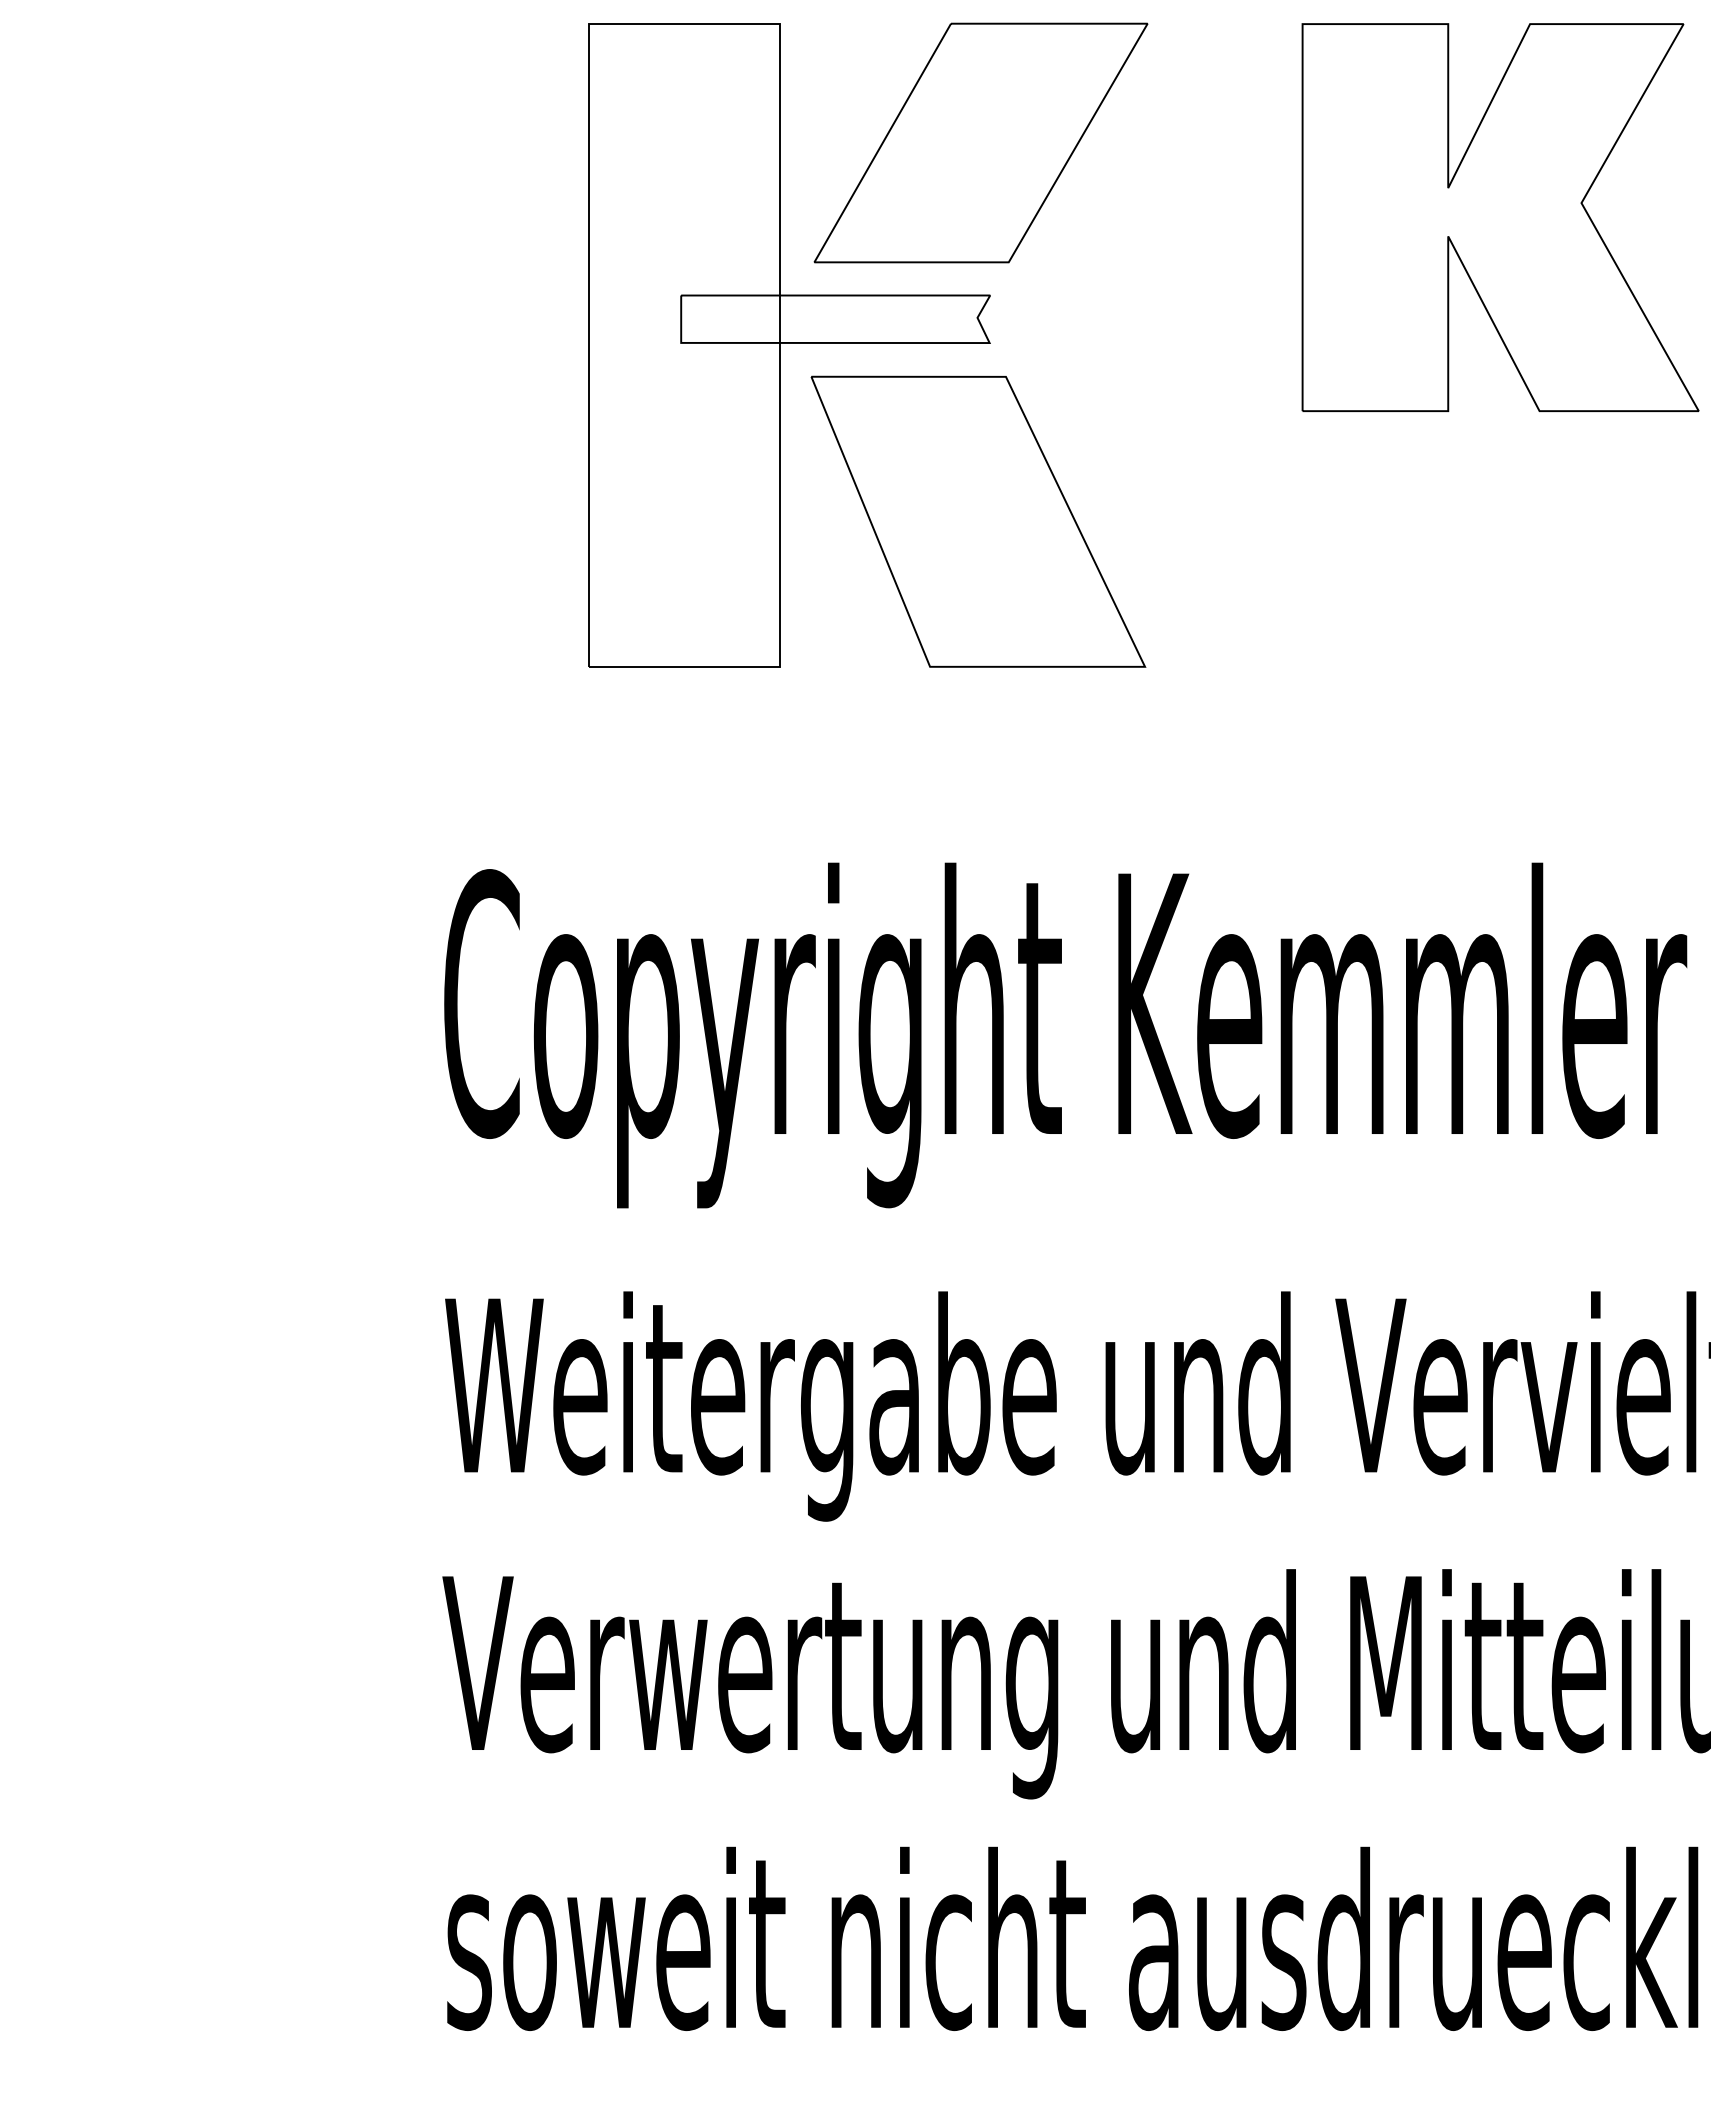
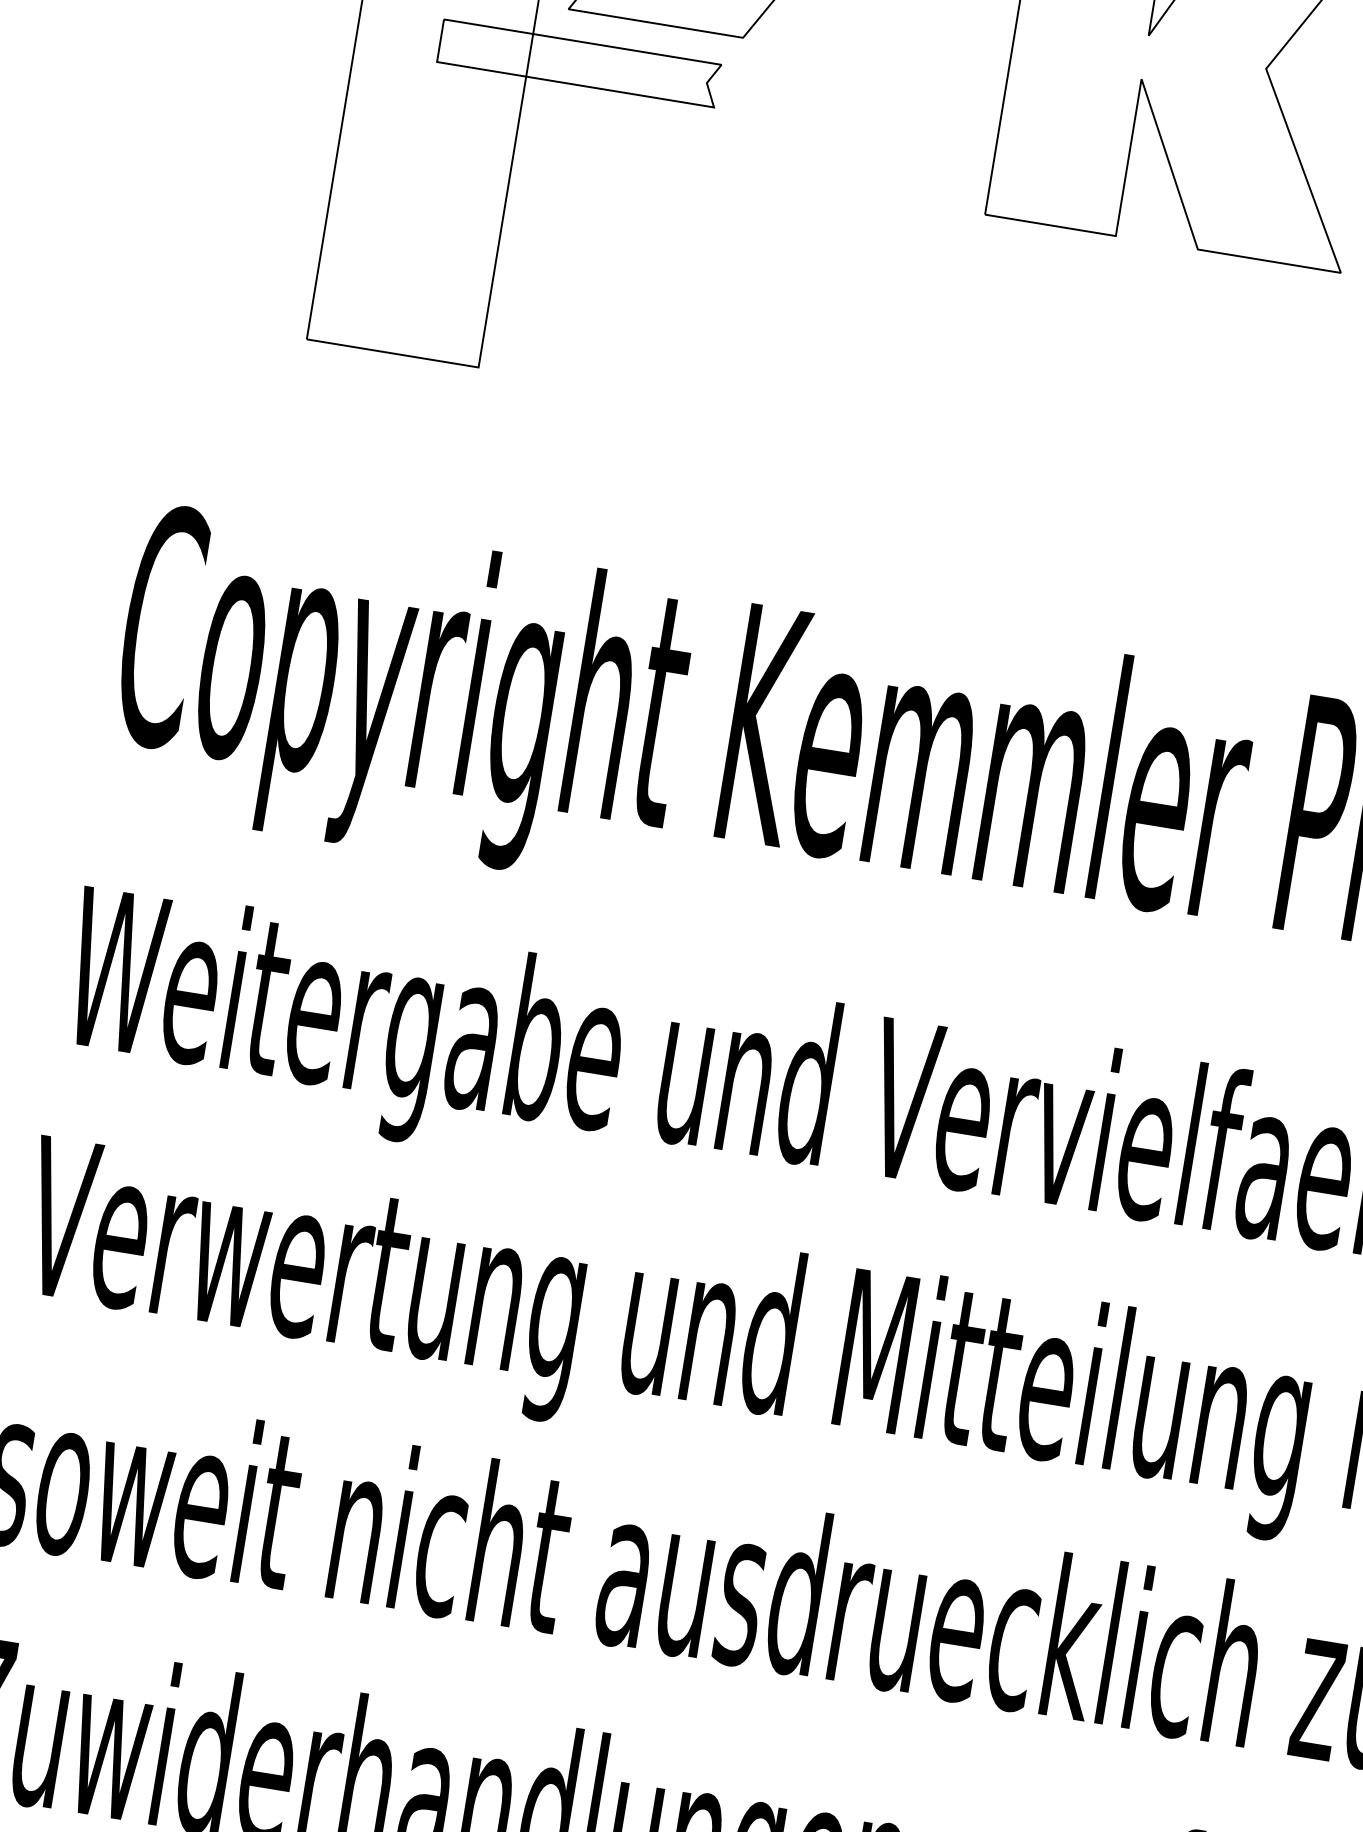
part: (978, 521) -> (677, 266), removed

